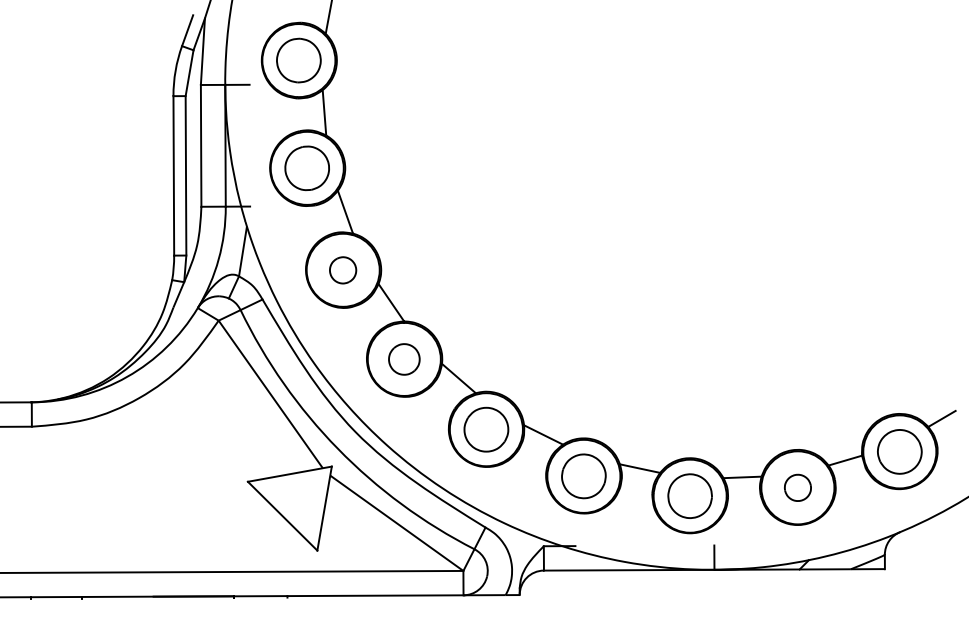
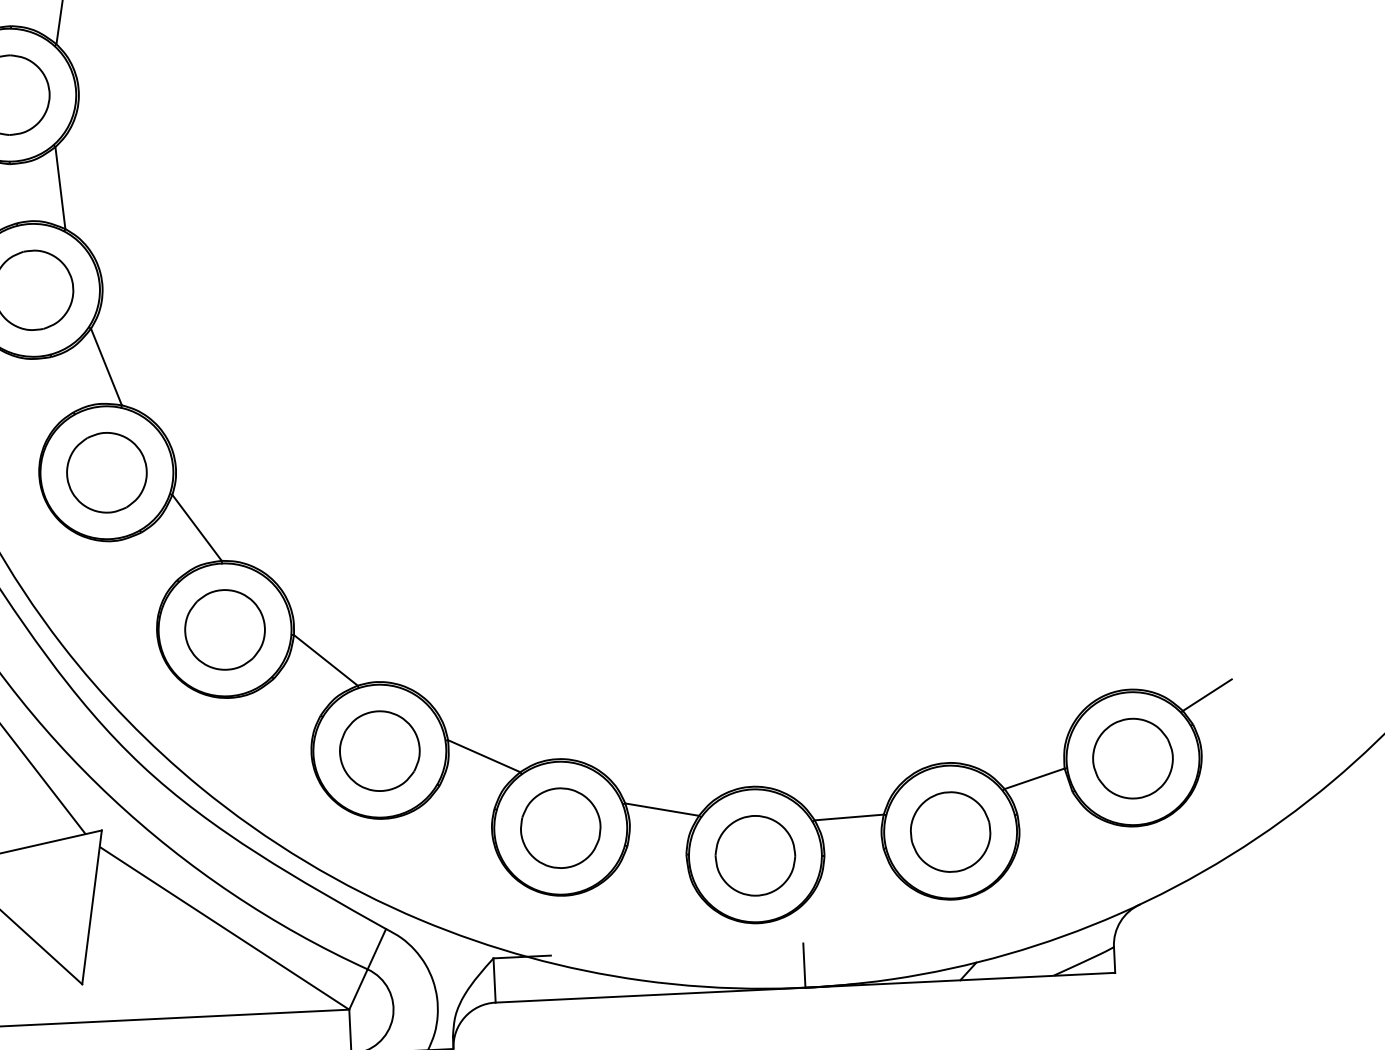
part: (342, 270) -> (105, 473), size x1.67
part: (404, 359) -> (225, 630), size x1.43
part: (797, 487) -> (949, 831), size x1.67

